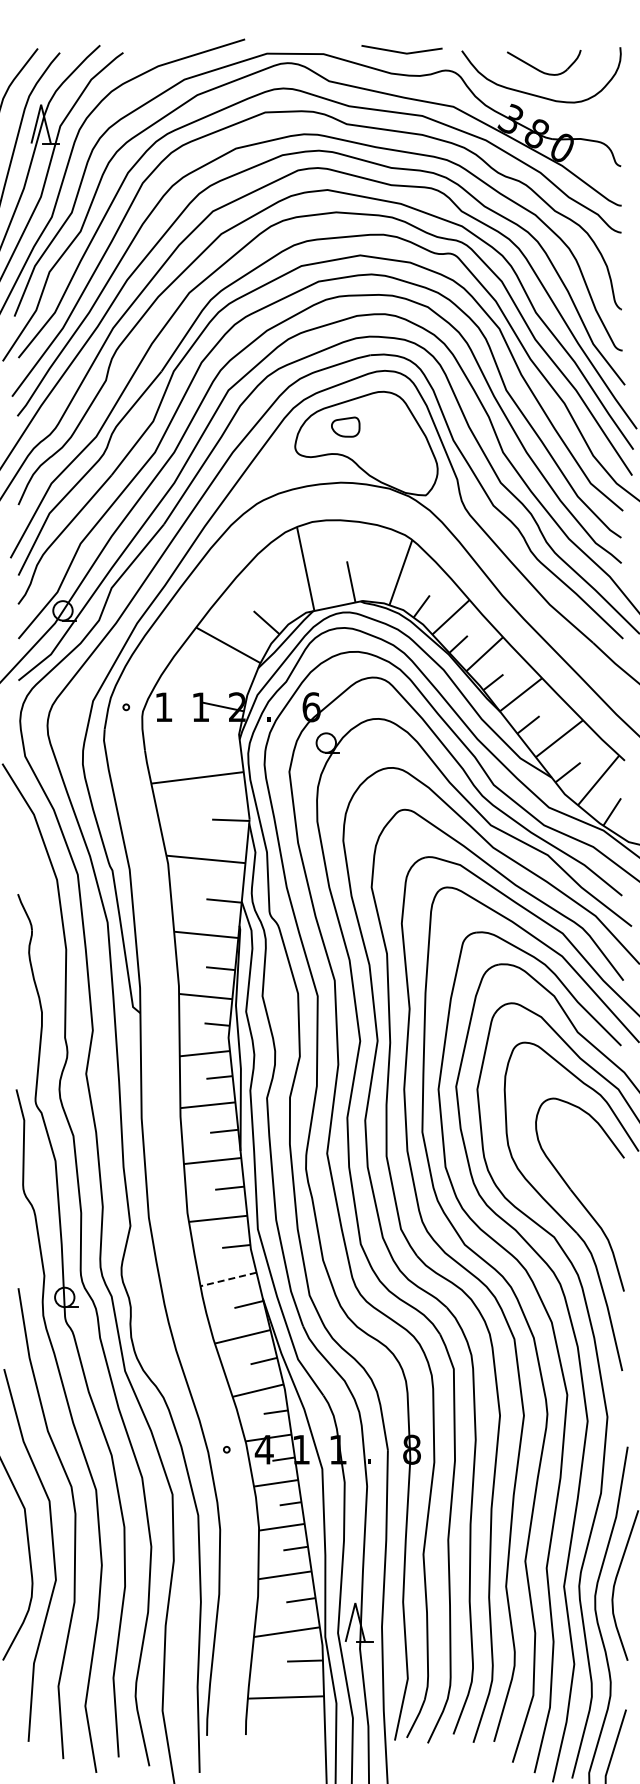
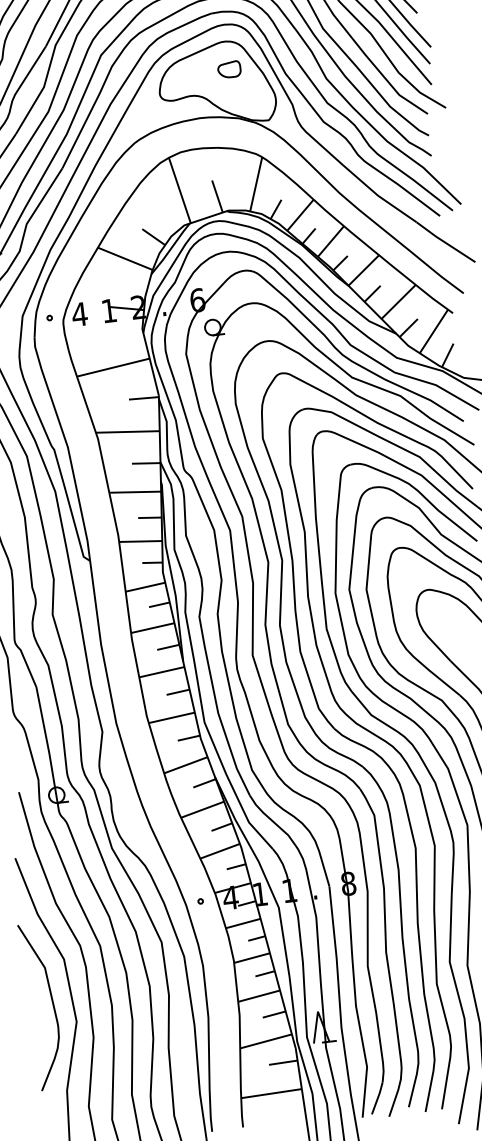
part: (345, 426) -> (229, 69), moved
text: (163, 706) -> (79, 313), 1 -> 4
line: (228, 1279) -> (185, 765), dashed -> solid

